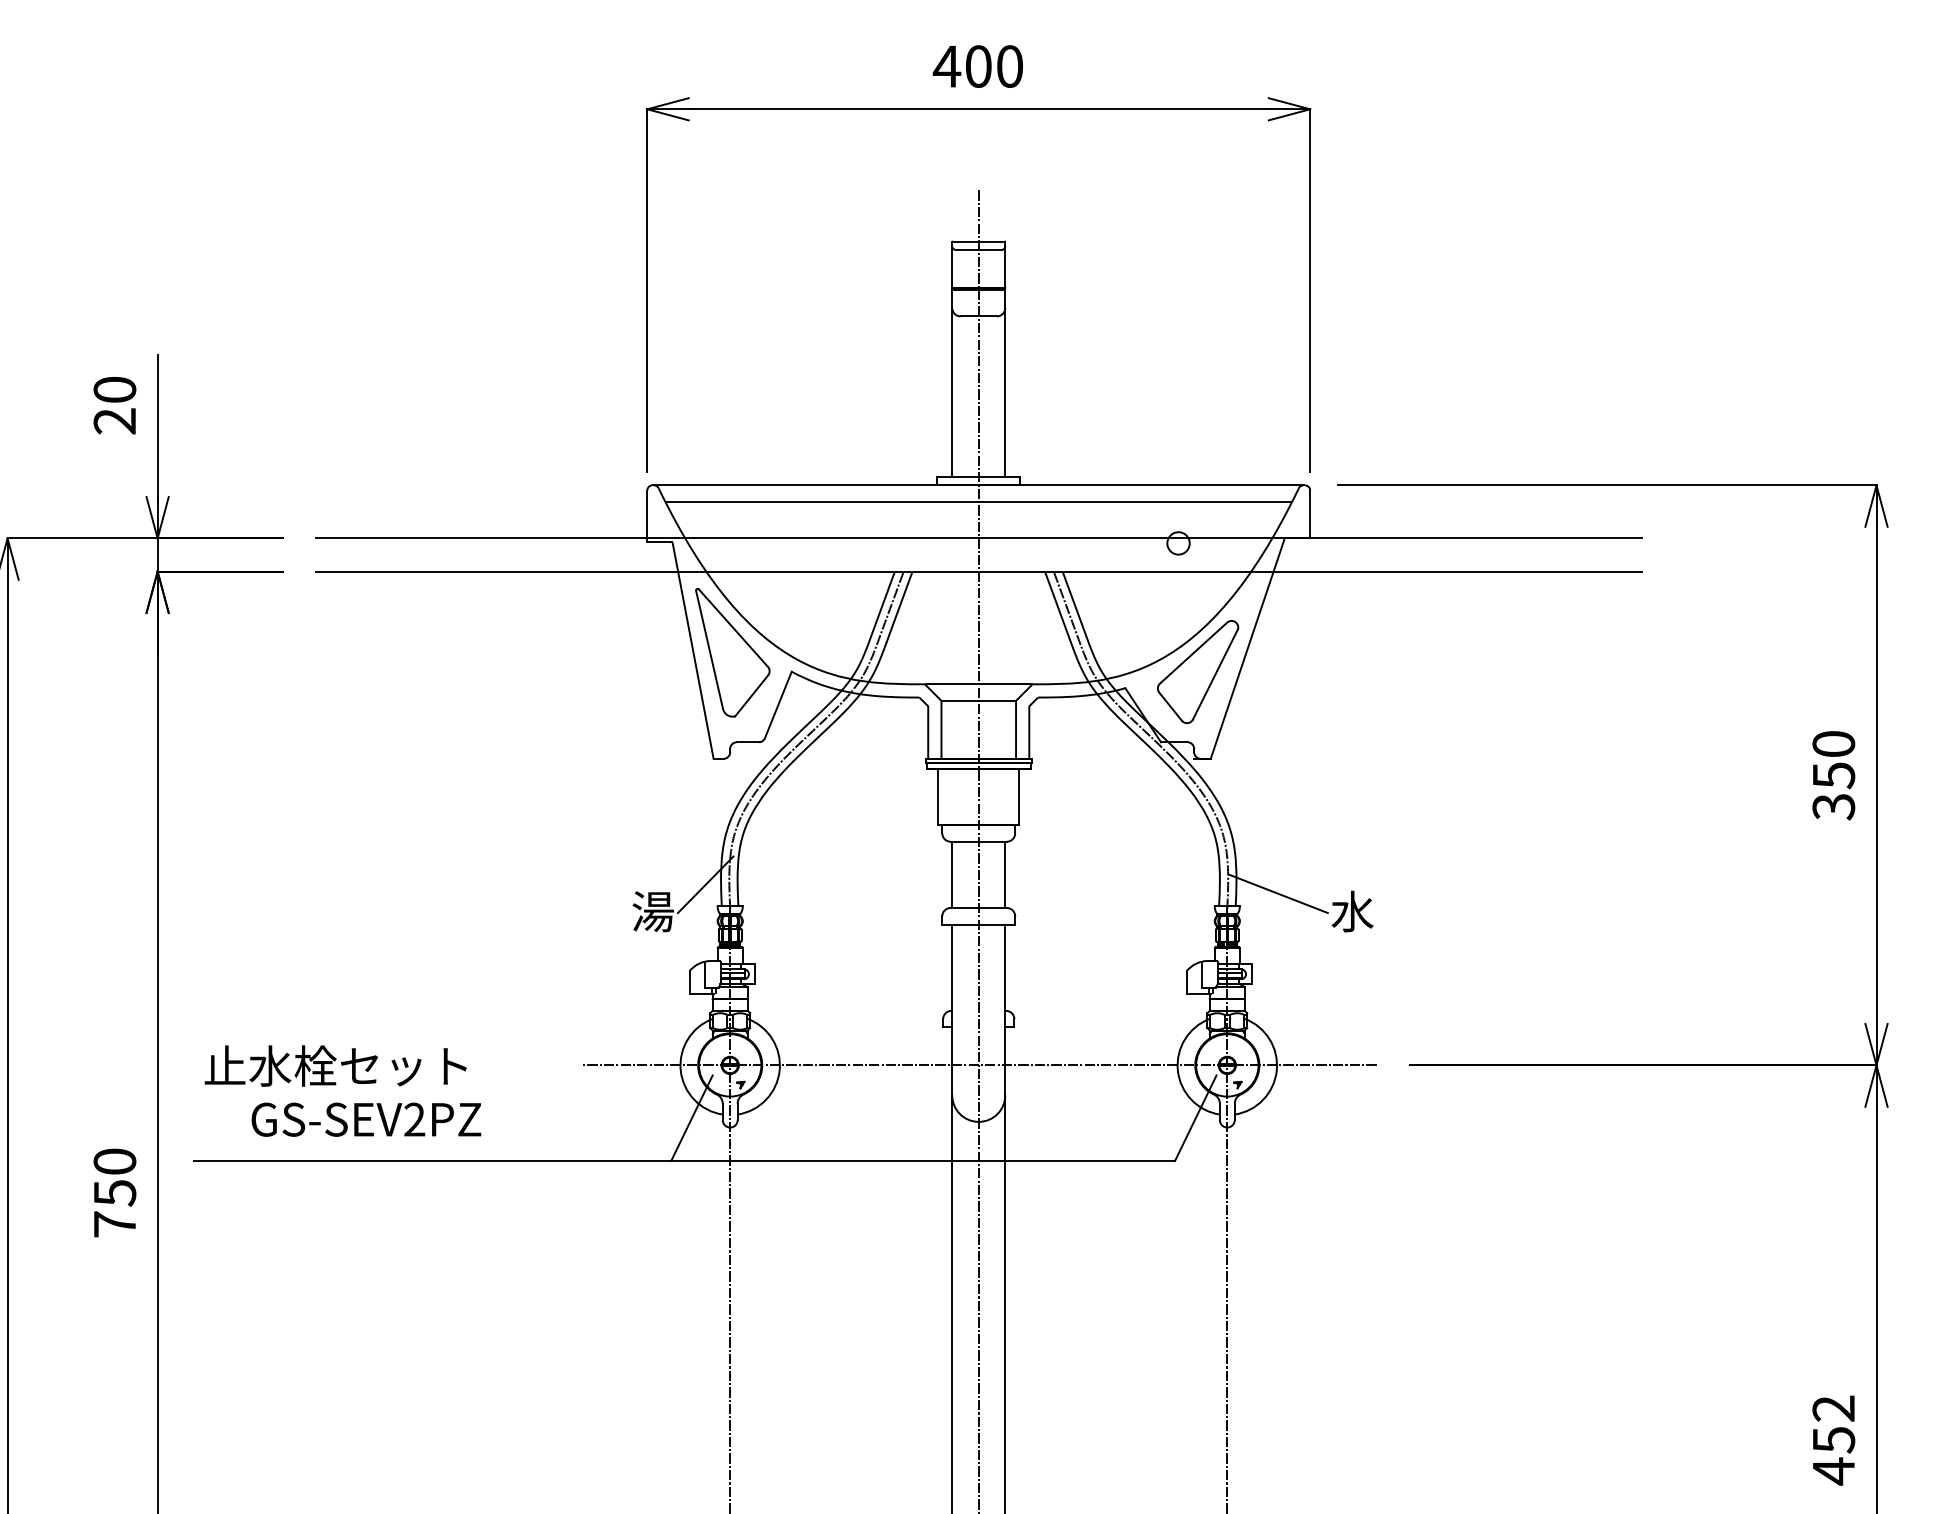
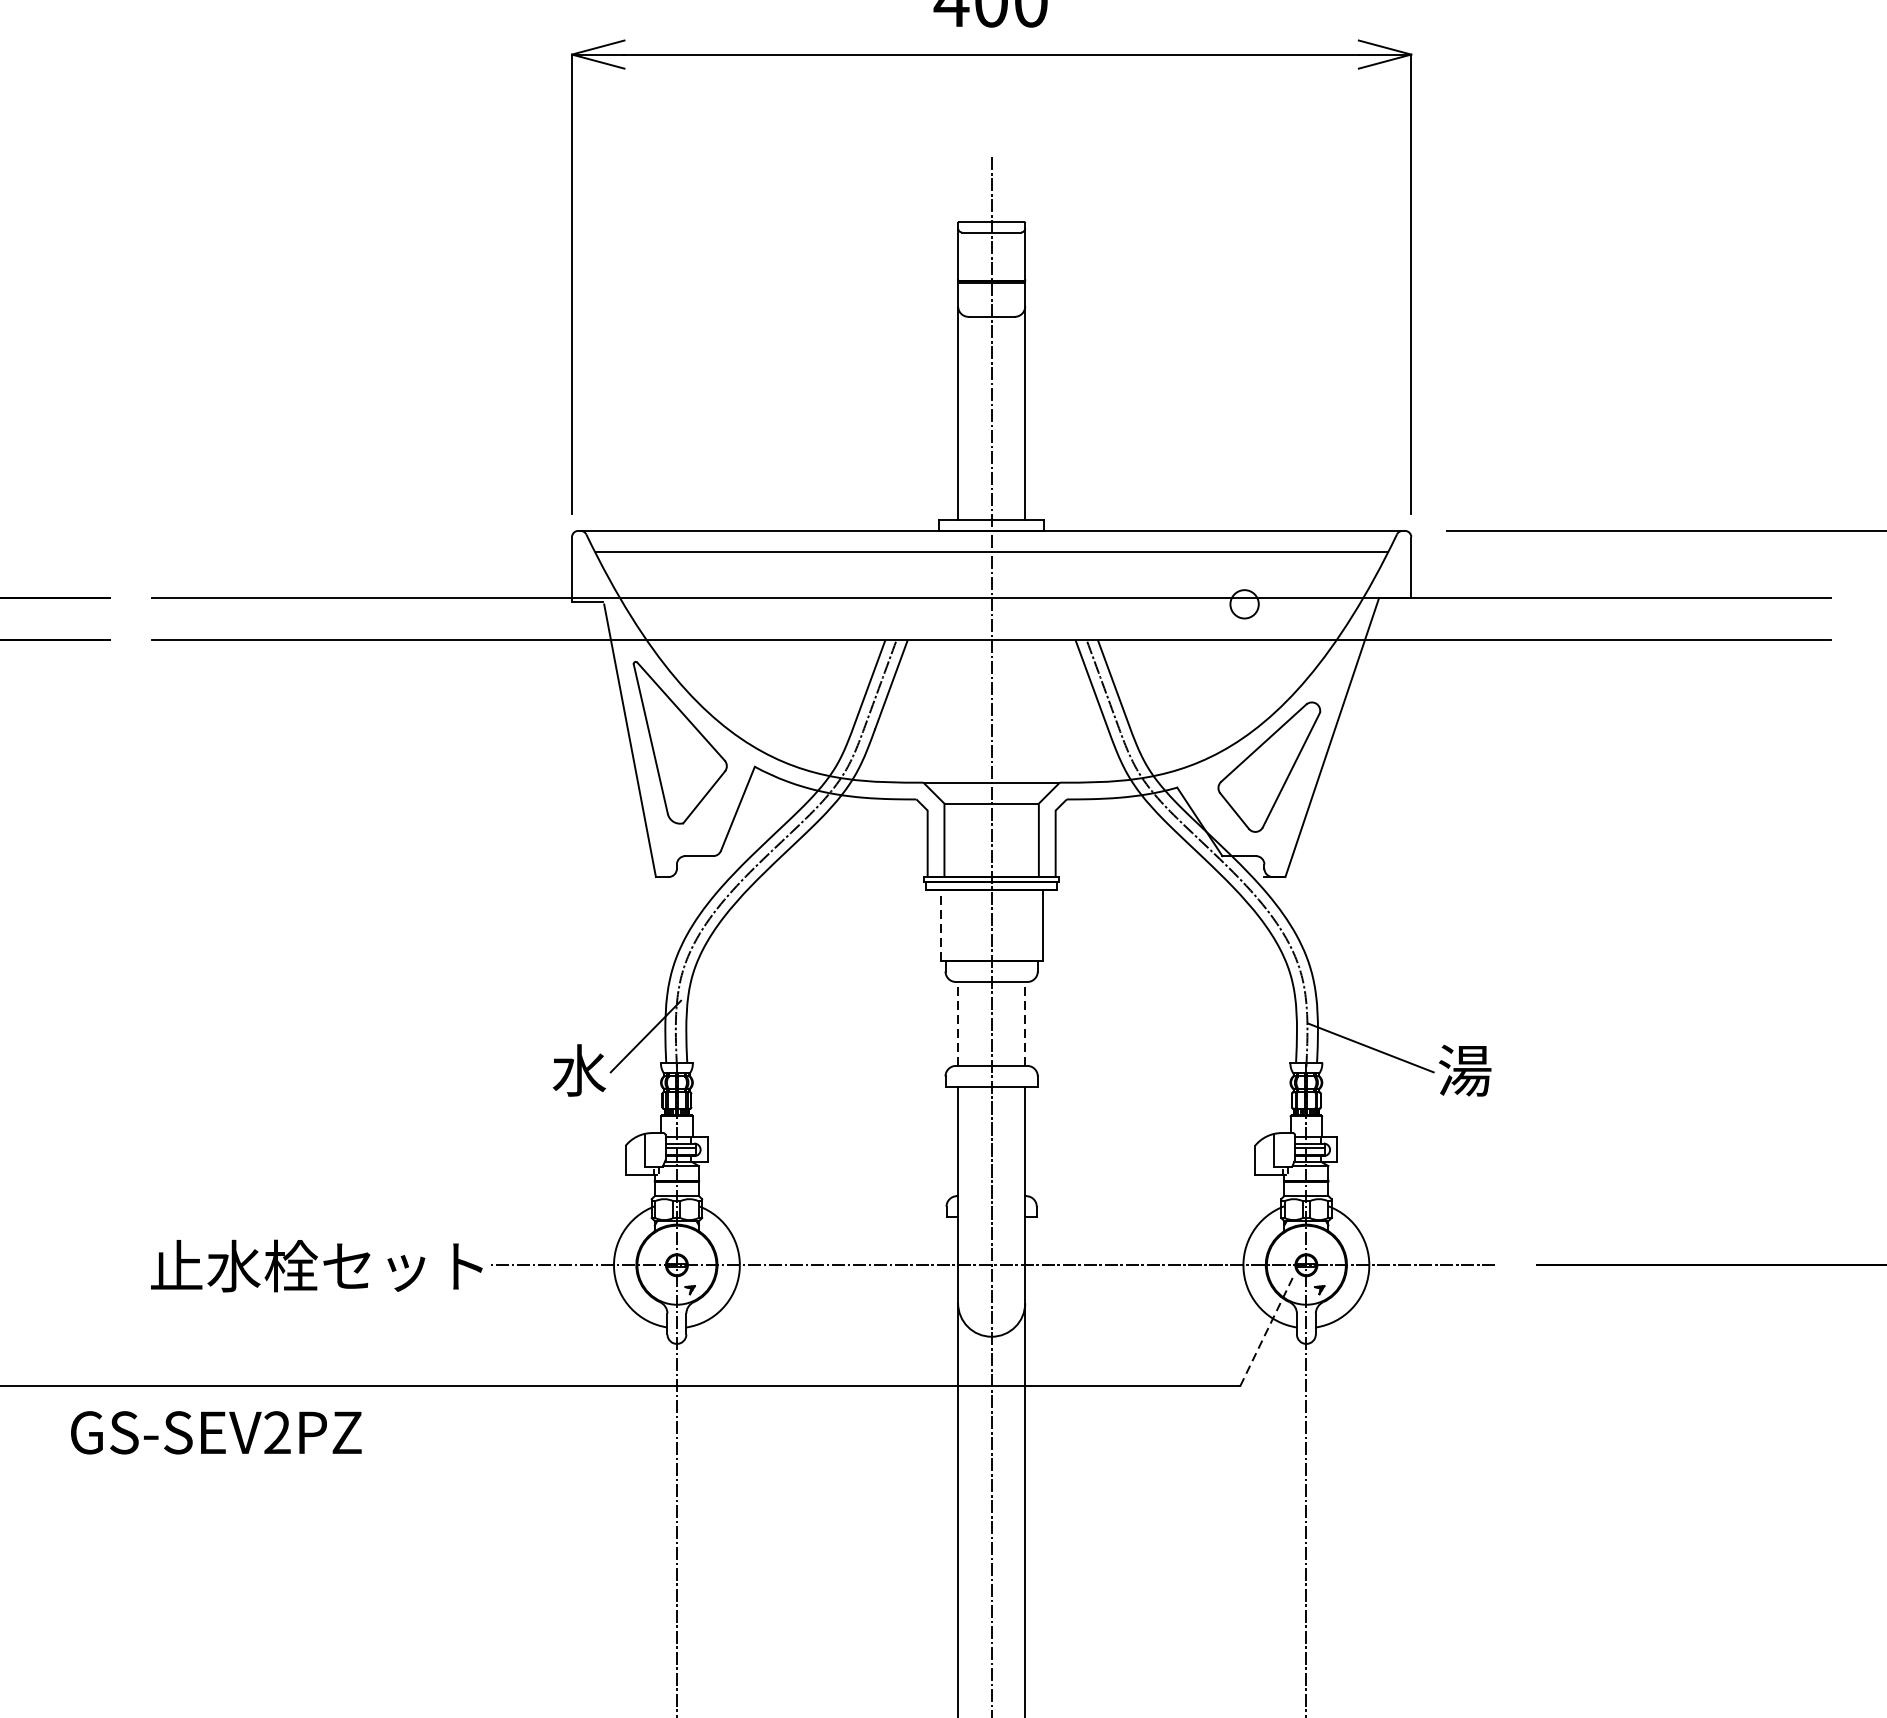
line: (938, 796) -> (940, 924), solid -> dashed
line: (952, 874) -> (958, 1023), solid -> dashed
line: (1005, 874) -> (1025, 1023), solid -> dashed
text: (653, 911) -> (579, 1070), 湯 -> 水
text: (1352, 911) -> (1464, 1070), 水 -> 湯
text: (335, 1065) -> (316, 1265), moved
line: (691, 1117) -> (627, 1331), removed
line: (1195, 1118) -> (1266, 1332), solid -> dashed
text: (366, 1119) -> (216, 1432), moved

